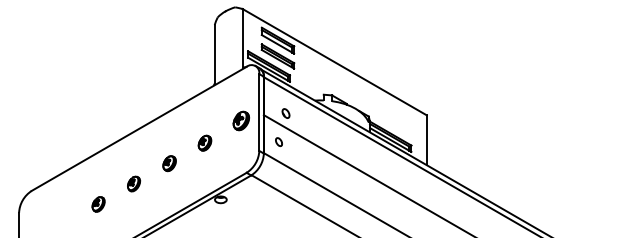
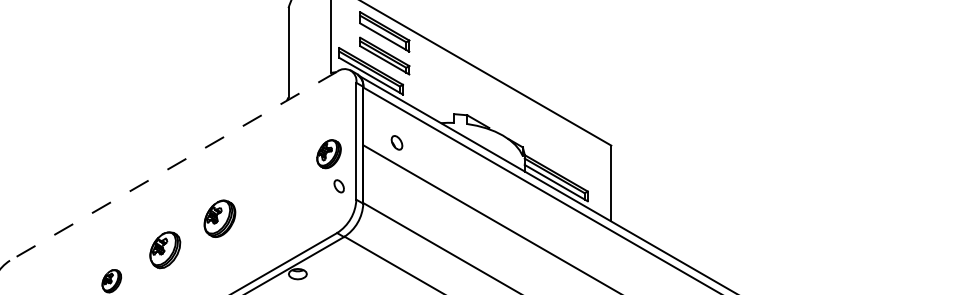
line: (138, 129) -> (172, 167), solid -> dashed
part: (204, 142) -> (272, 186), removed
part: (278, 142) -> (338, 186), moved
part: (169, 163) -> (219, 218), size x1.6
part: (134, 183) -> (166, 249), size x1.6

